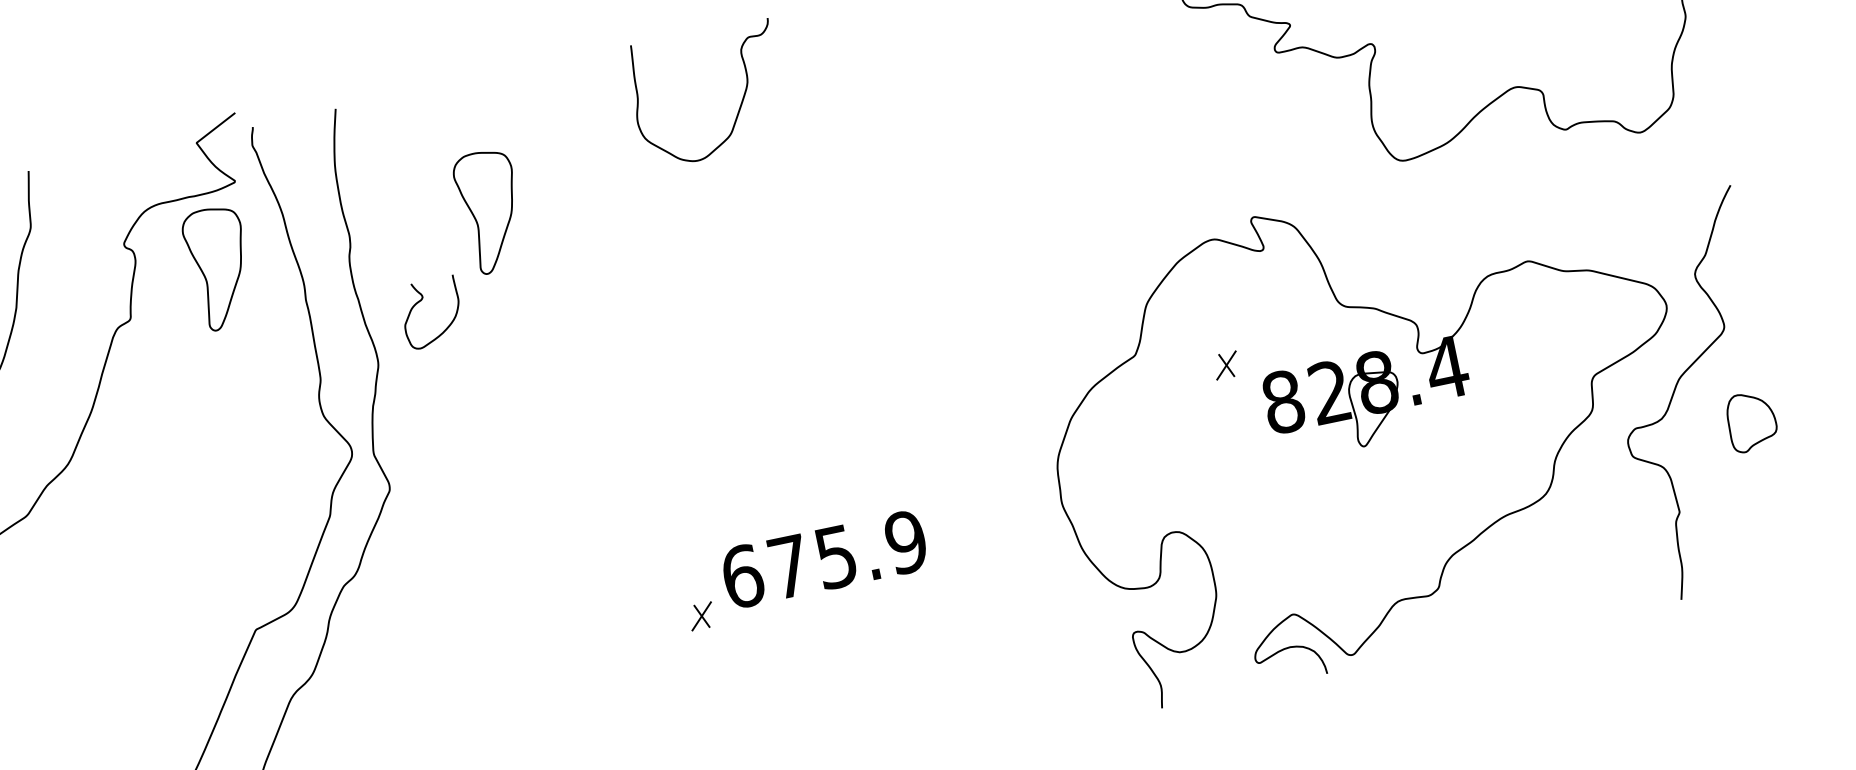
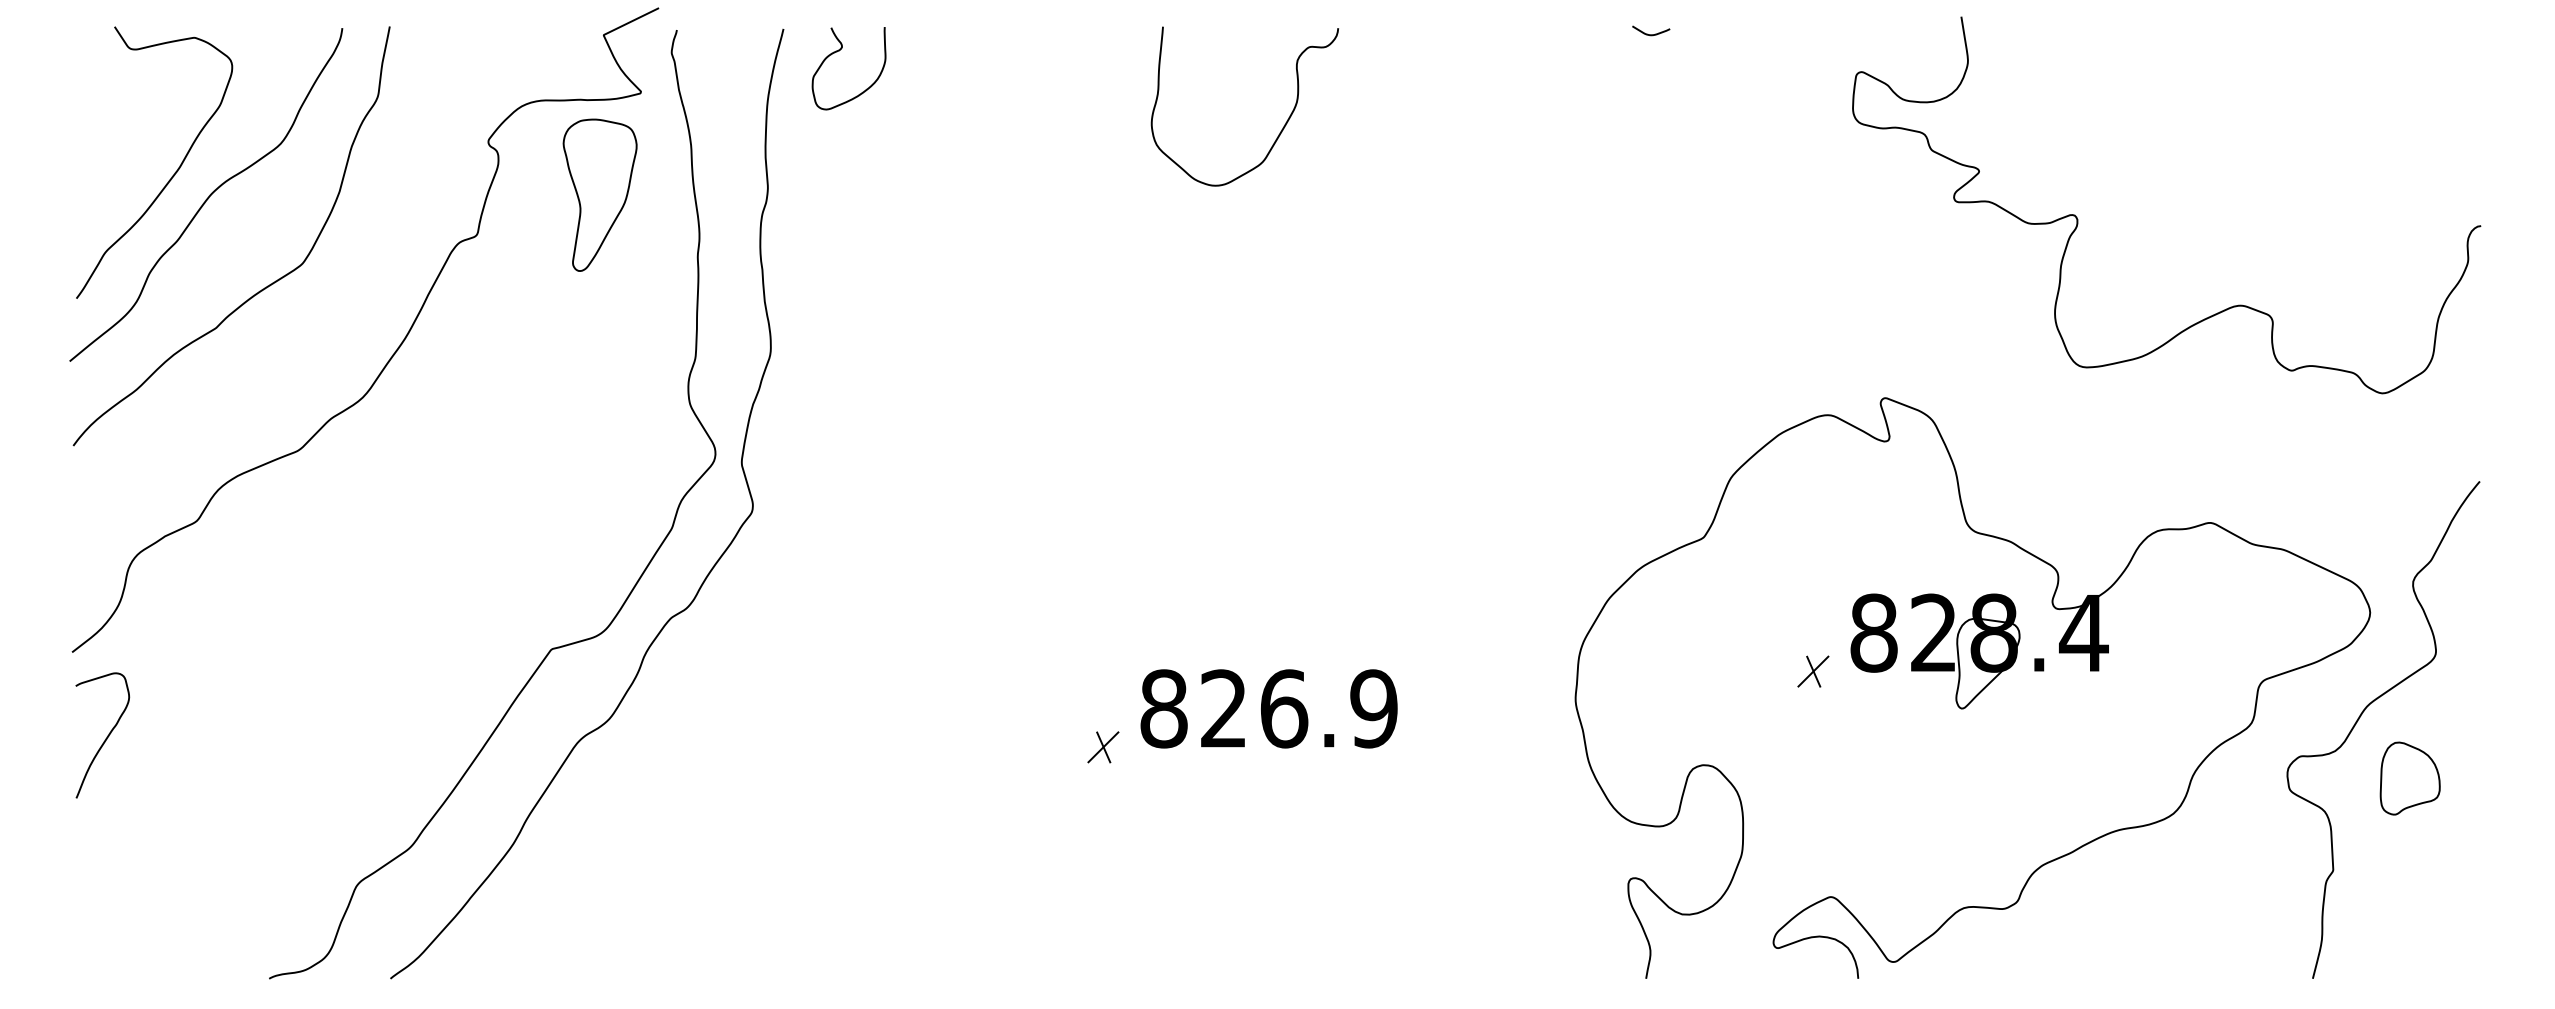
part: (490, 211) -> (947, 194), removed
curve: (421, 301) -> (839, 51), moved
part: (1226, 365) -> (1813, 671), moved
part: (1751, 421) -> (2409, 778), moved
text: (789, 566) -> (1224, 708), 675.9 -> 826.9

